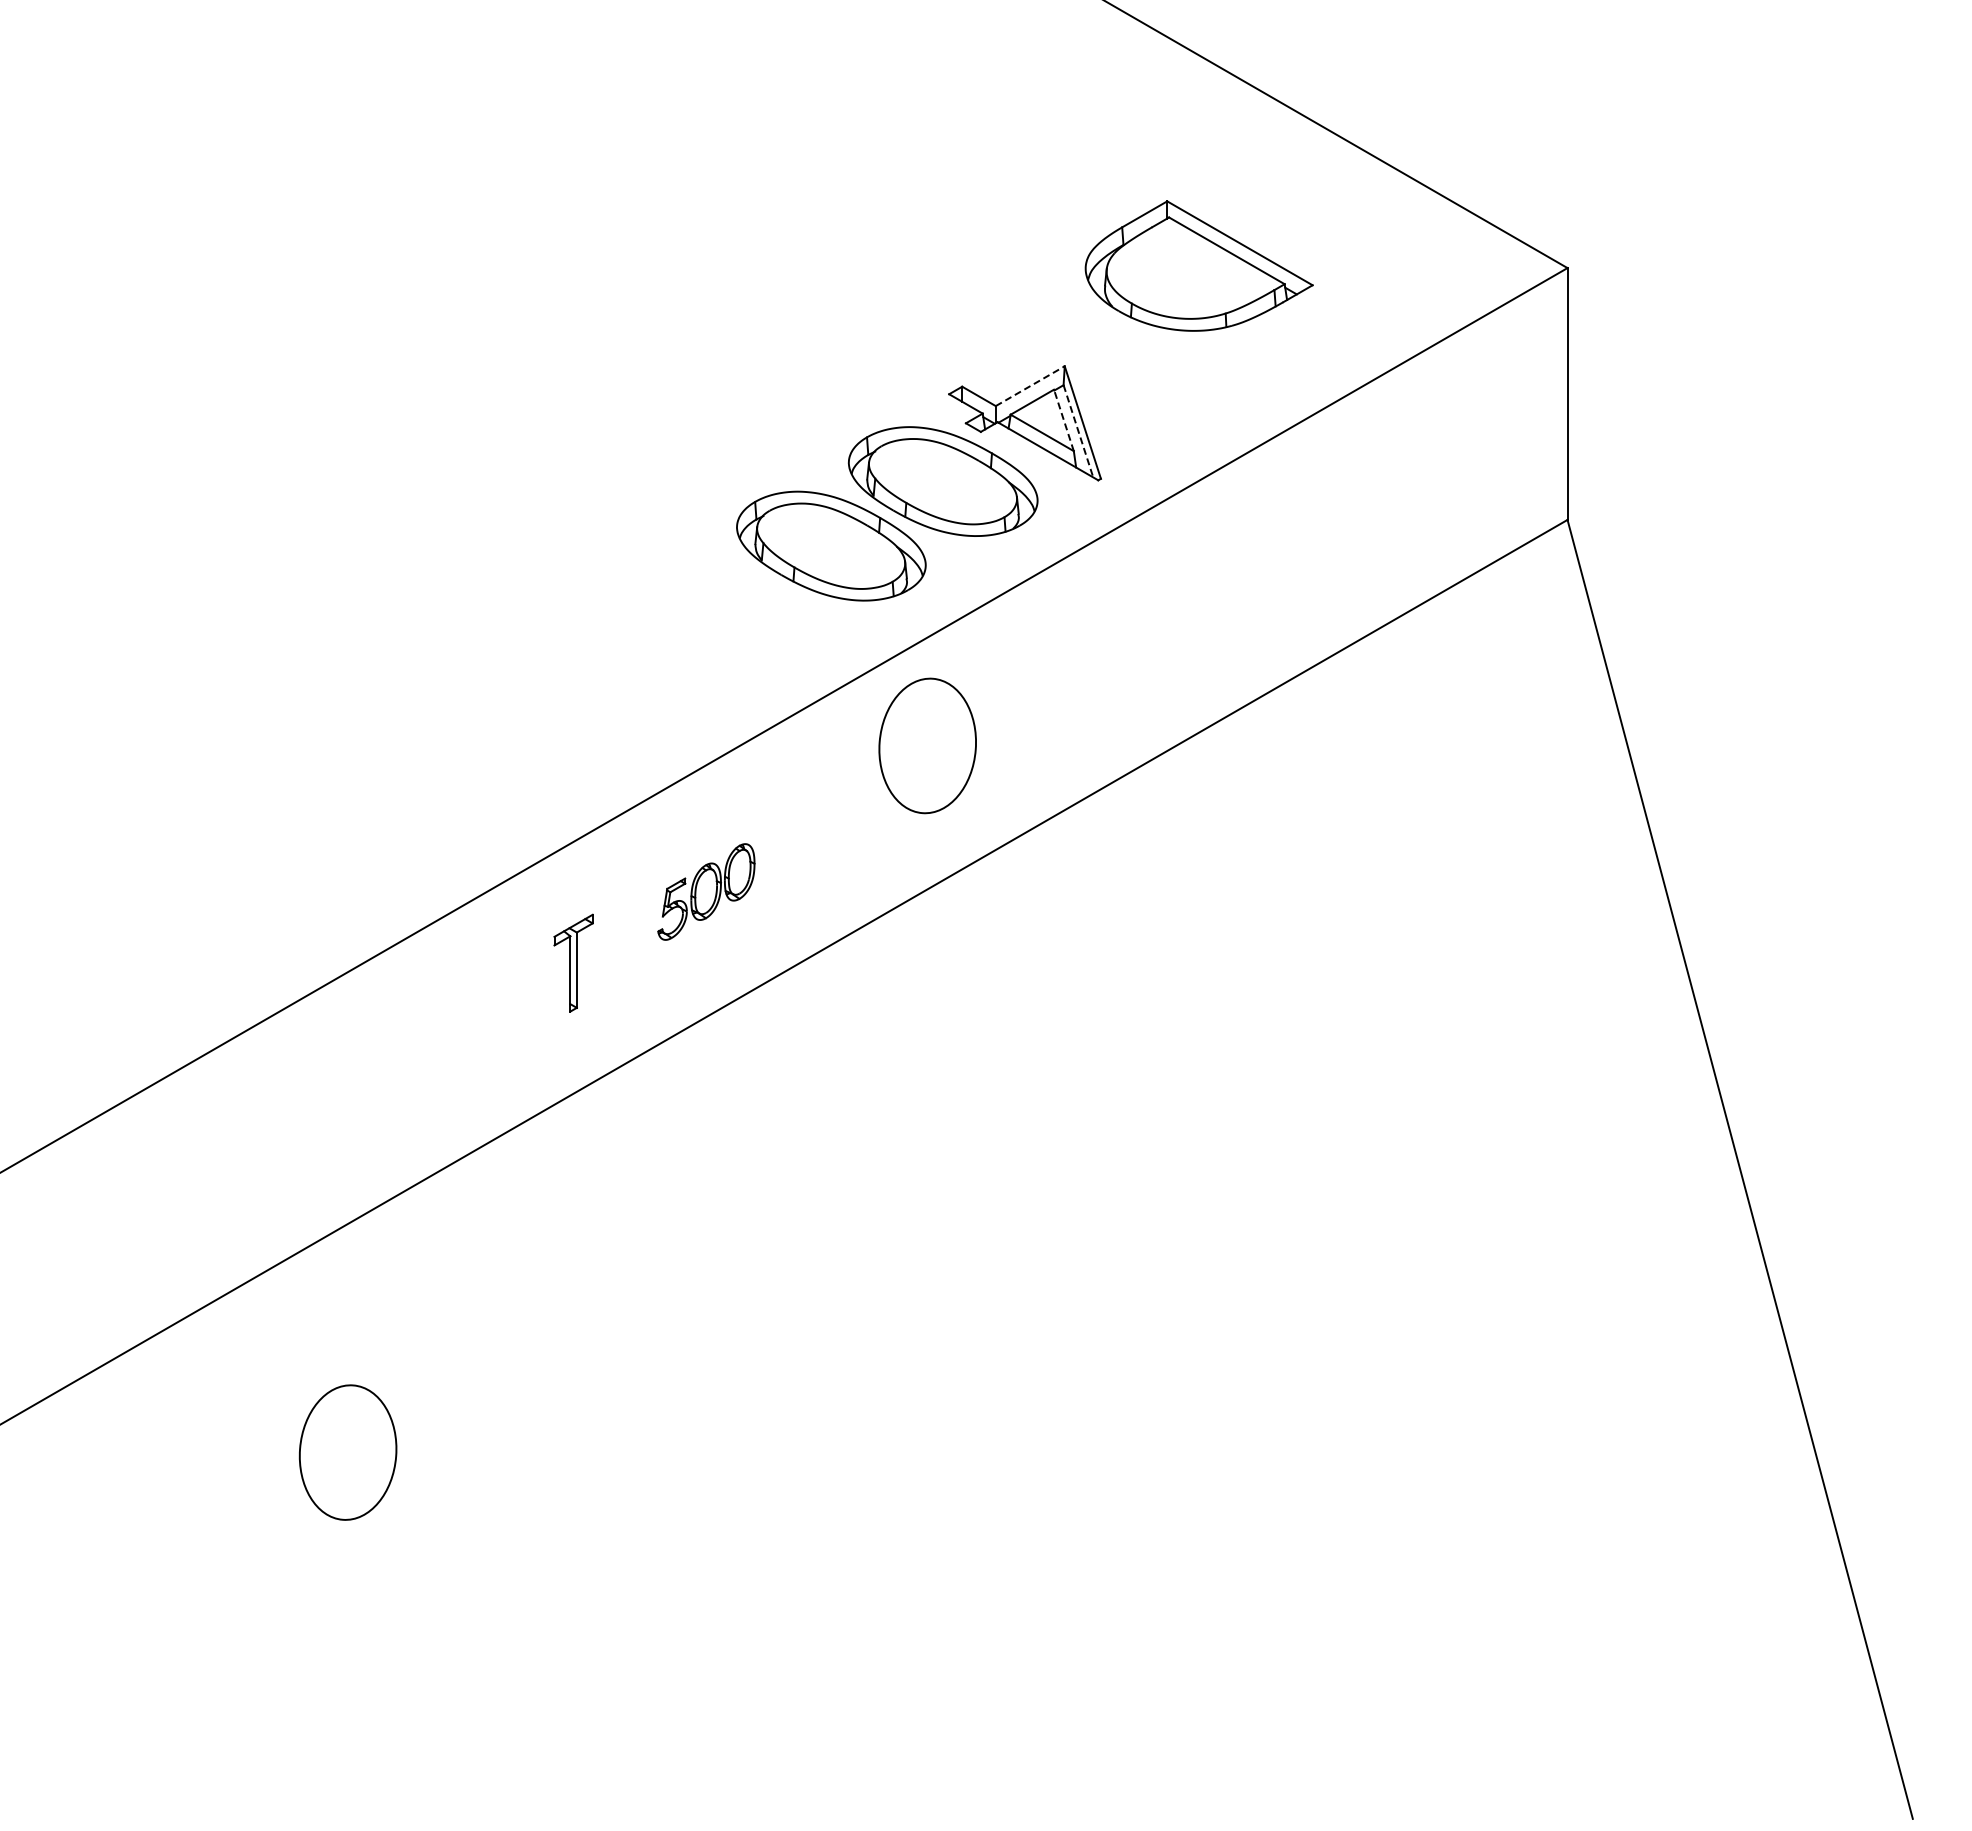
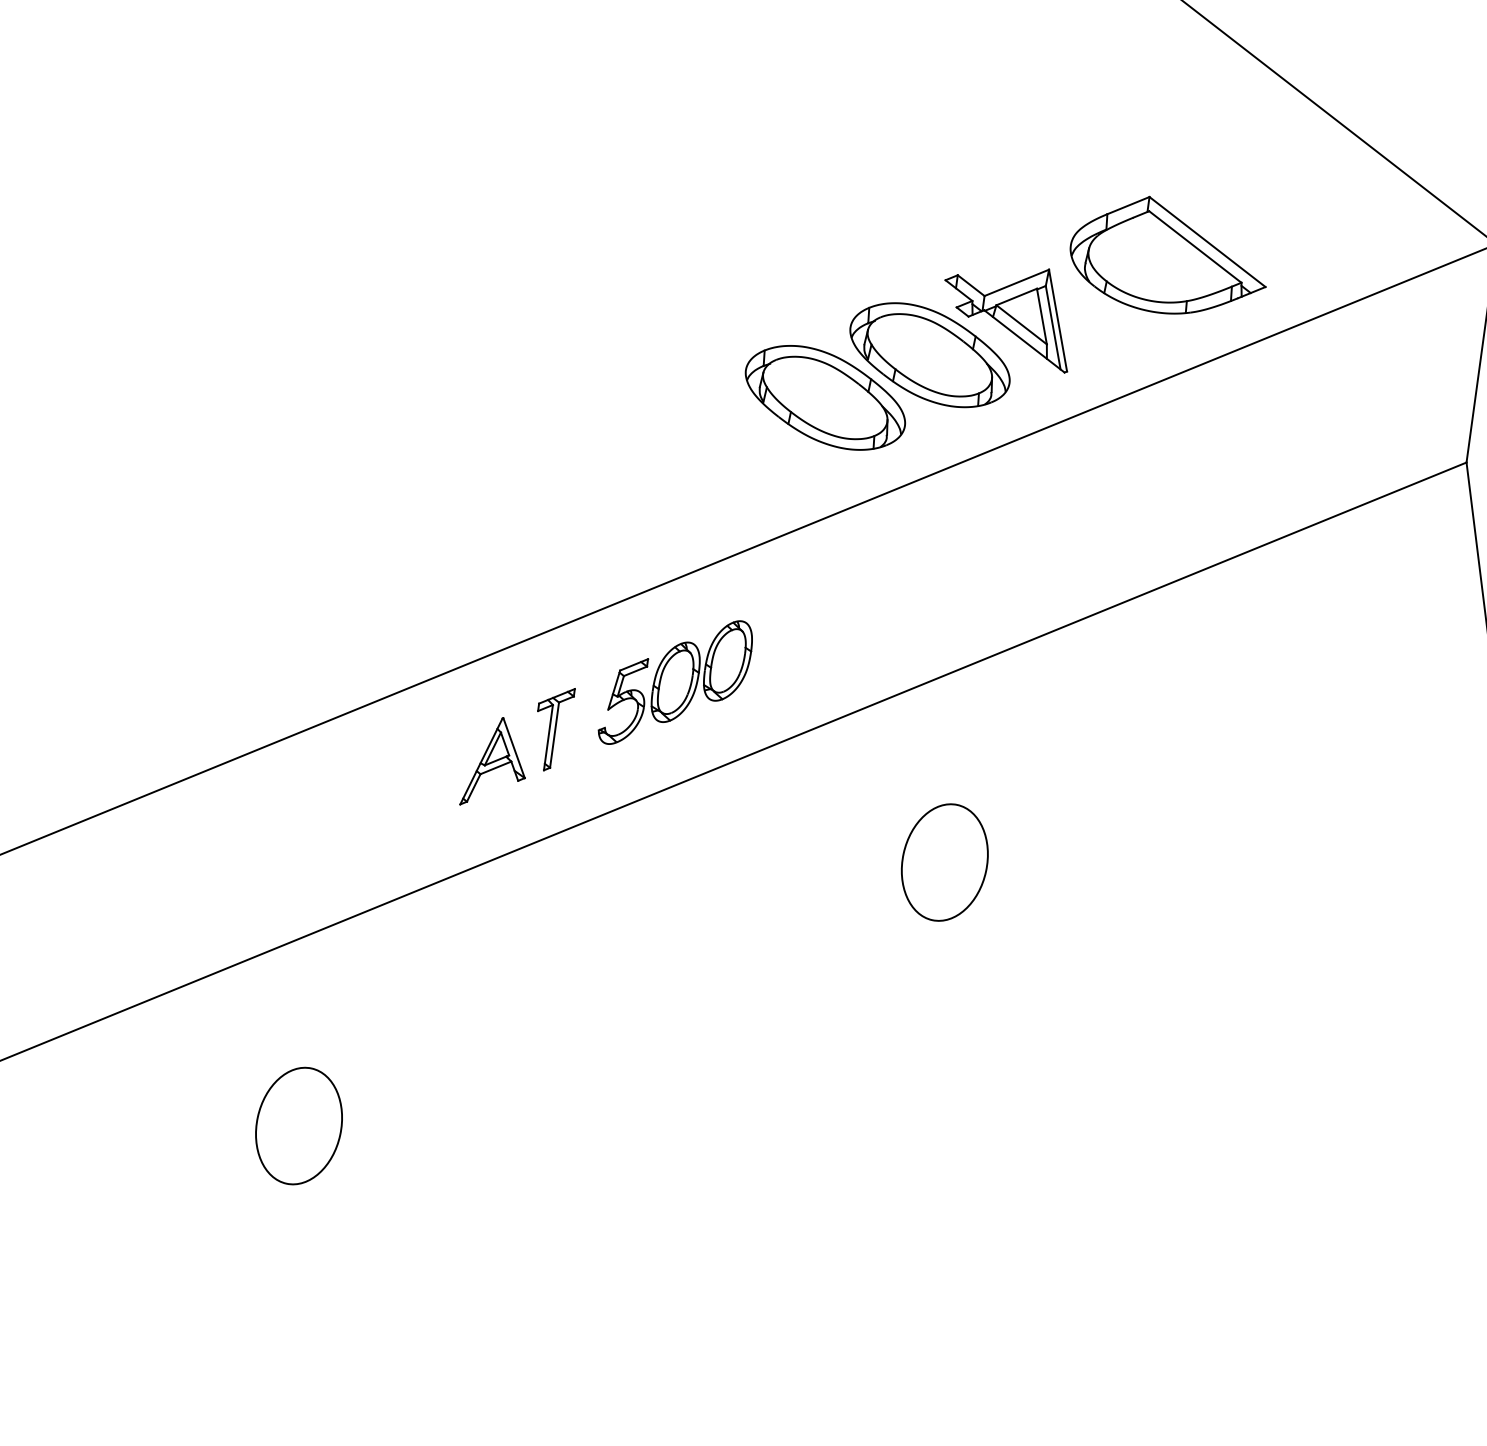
part: (1198, 265) -> (1168, 256), moved
line: (1030, 386) -> (1016, 283), dashed -> solid
line: (1063, 419) -> (1041, 315), dashed -> solid
line: (1078, 431) -> (1053, 327), dashed -> solid
part: (927, 745) -> (944, 862), moved
part: (706, 891) -> (676, 682), size x1.67
part: (514, 1010) -> (495, 762), added

